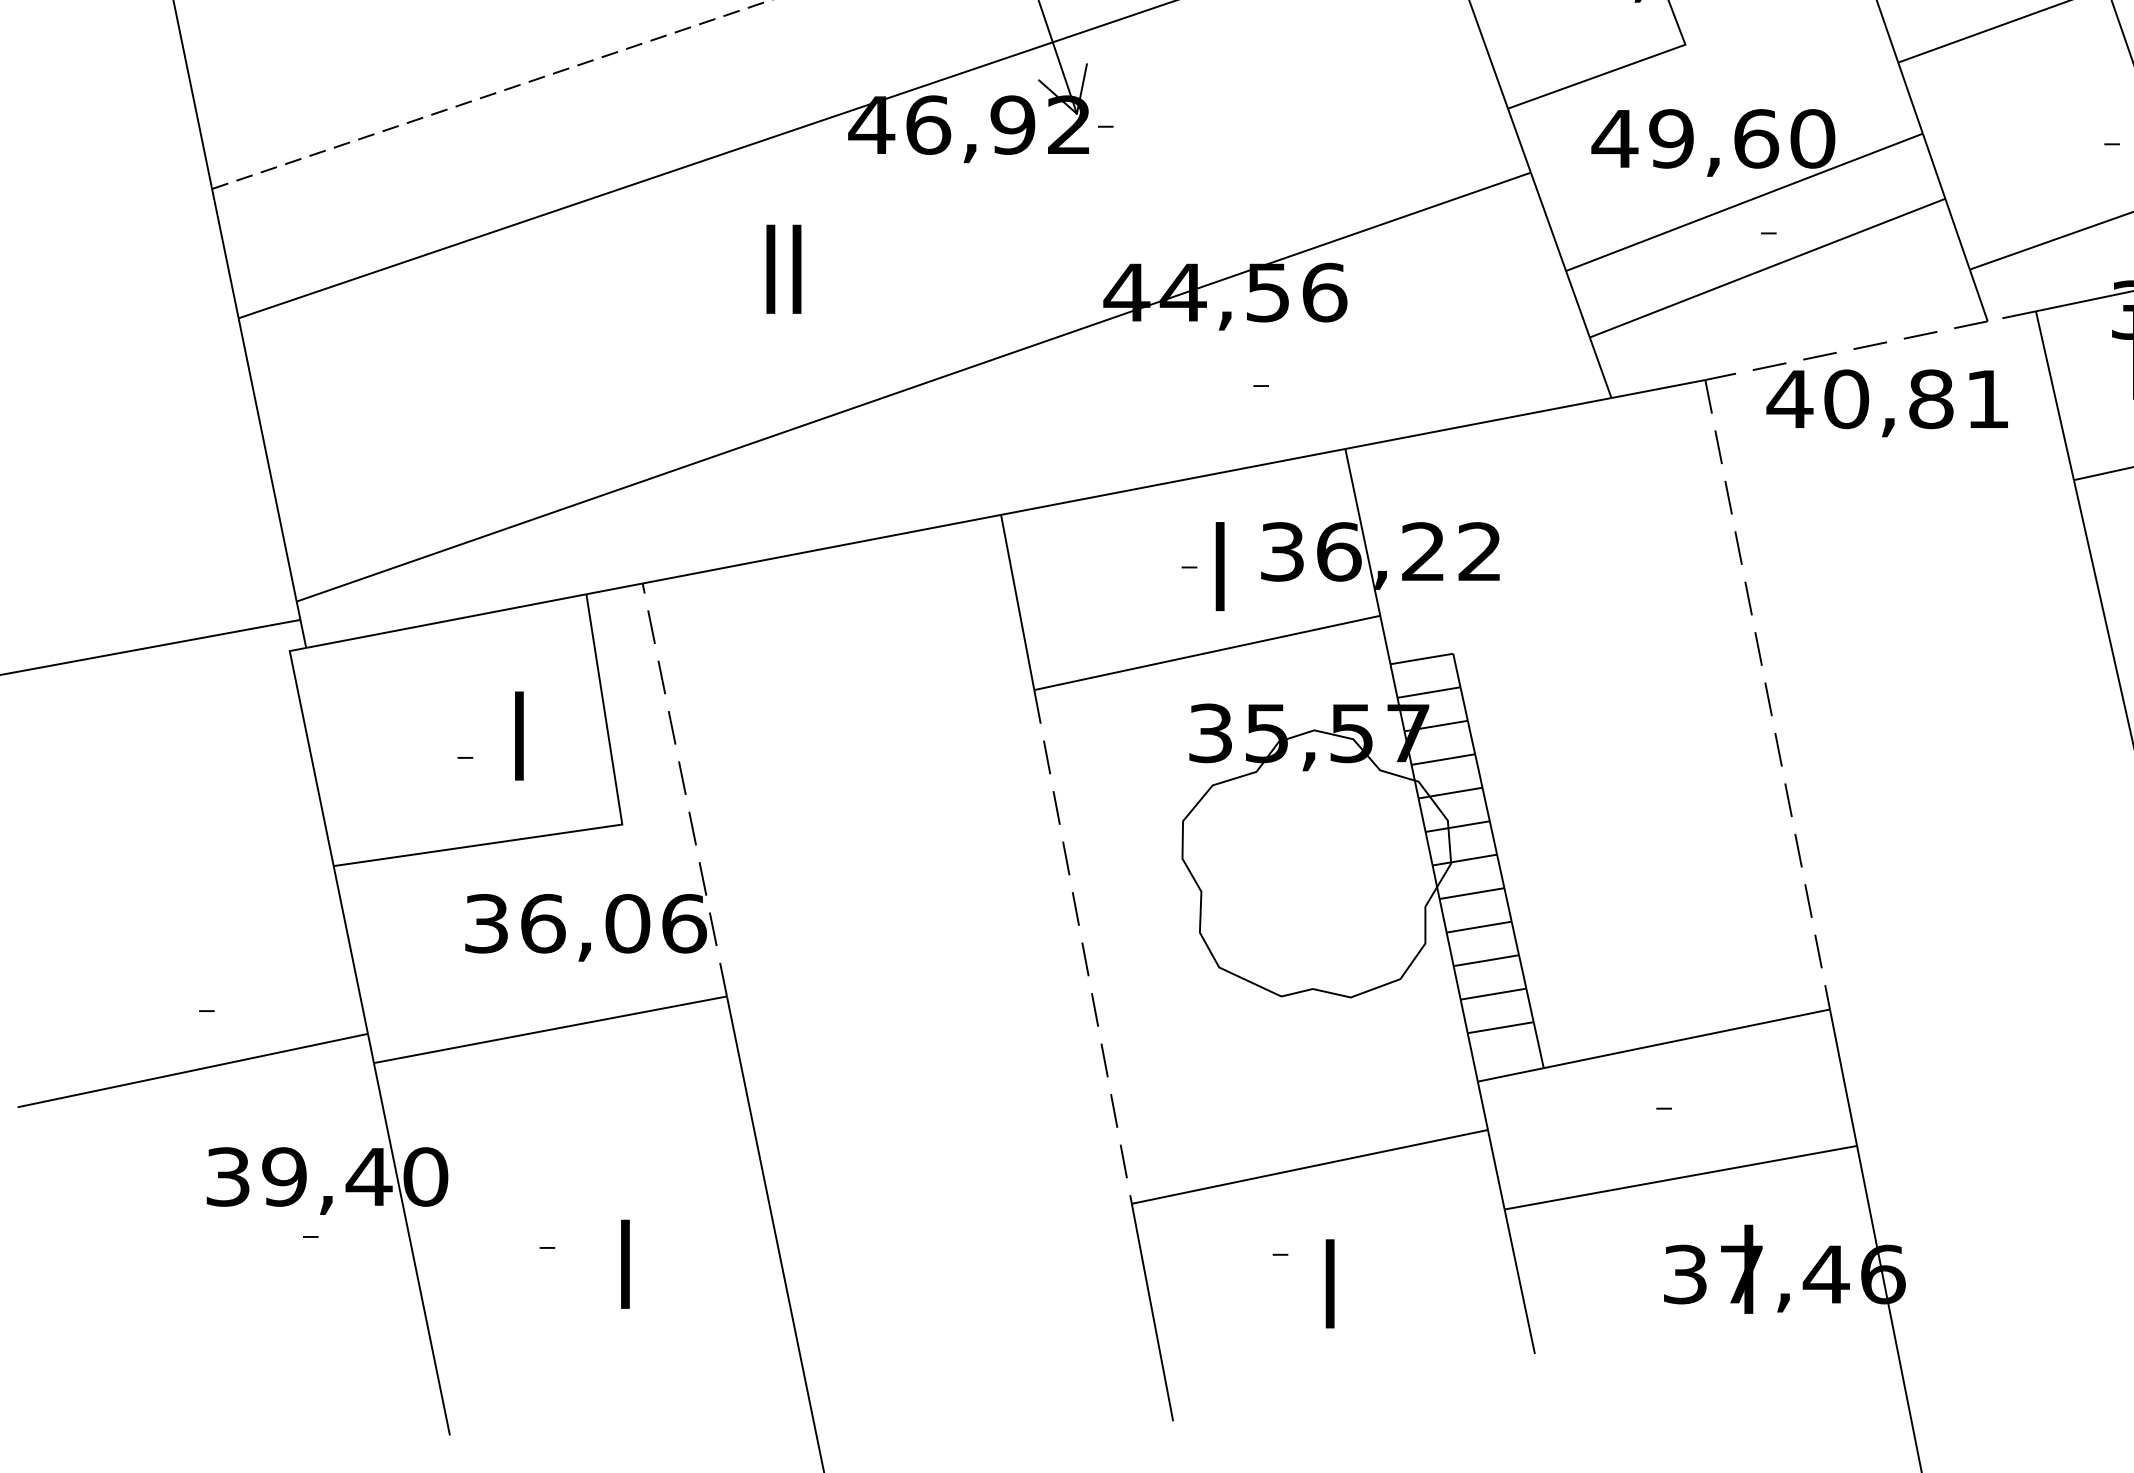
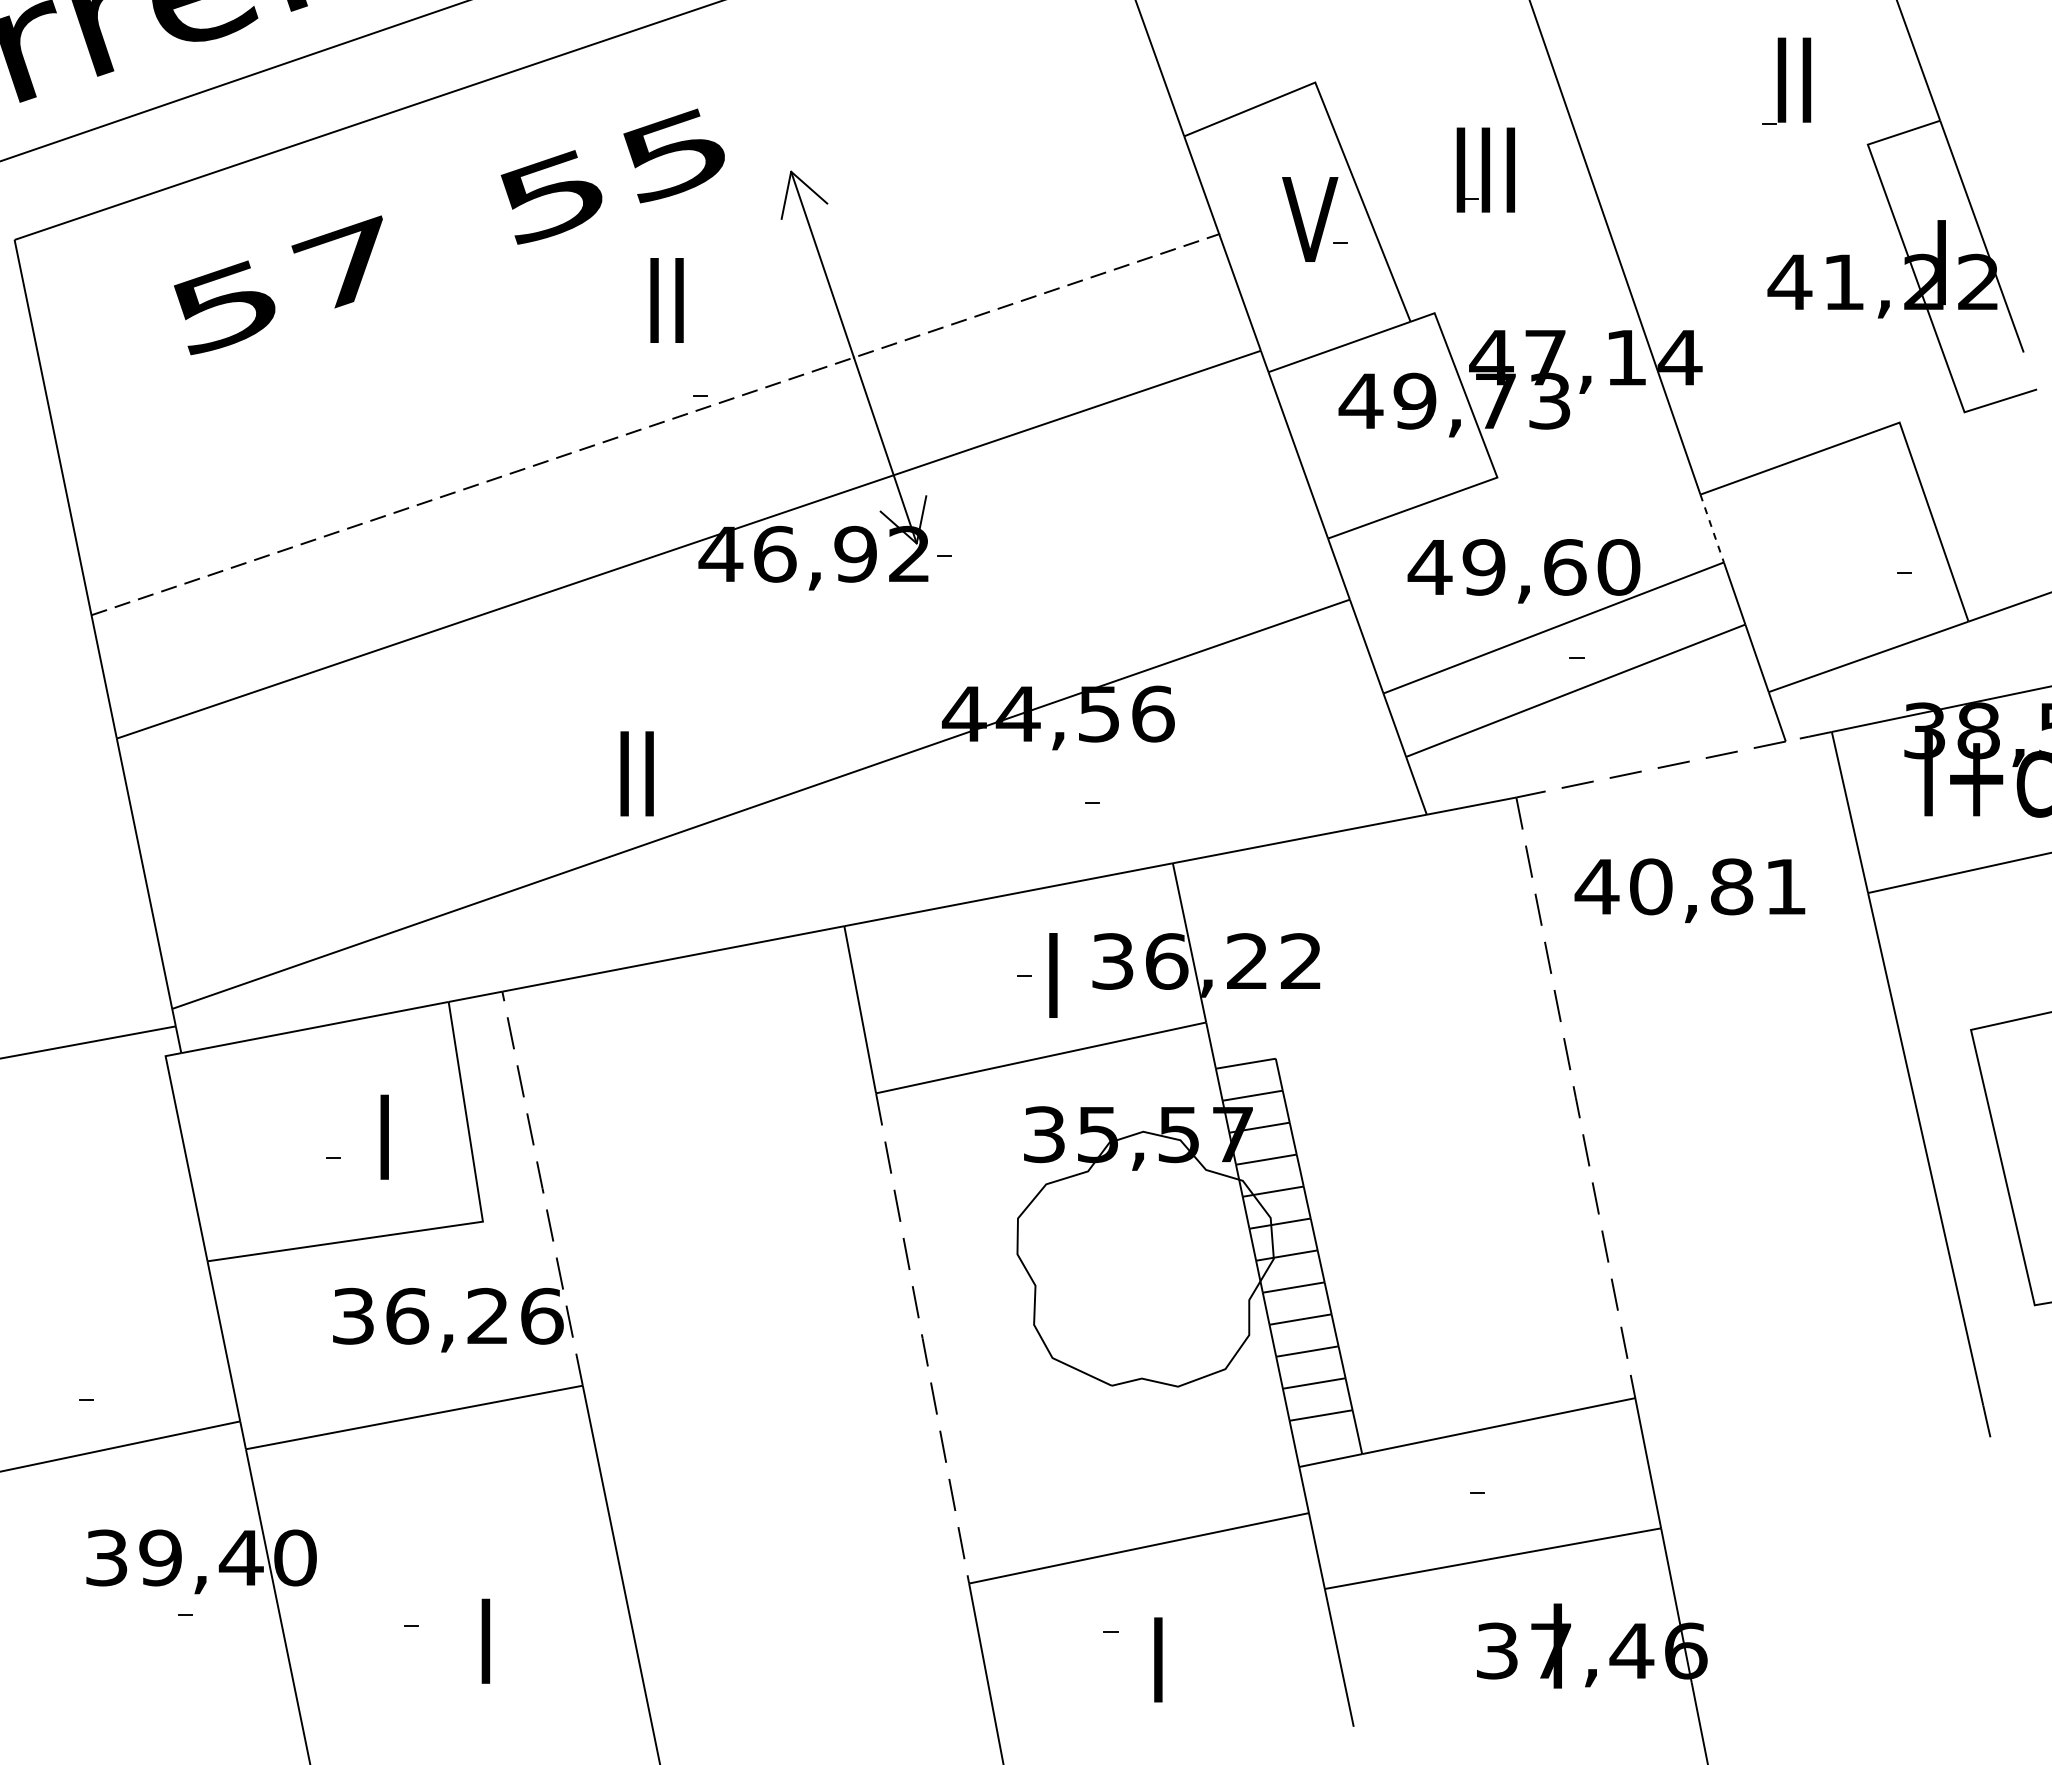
line: (1910, 98) -> (1712, 528), solid -> dashed
text: (783, 268) -> (636, 773), moved
text: (1886, 403) -> (1689, 890), moved
text: (628, 922) -> (488, 1315), 36,06 -> 36,26

